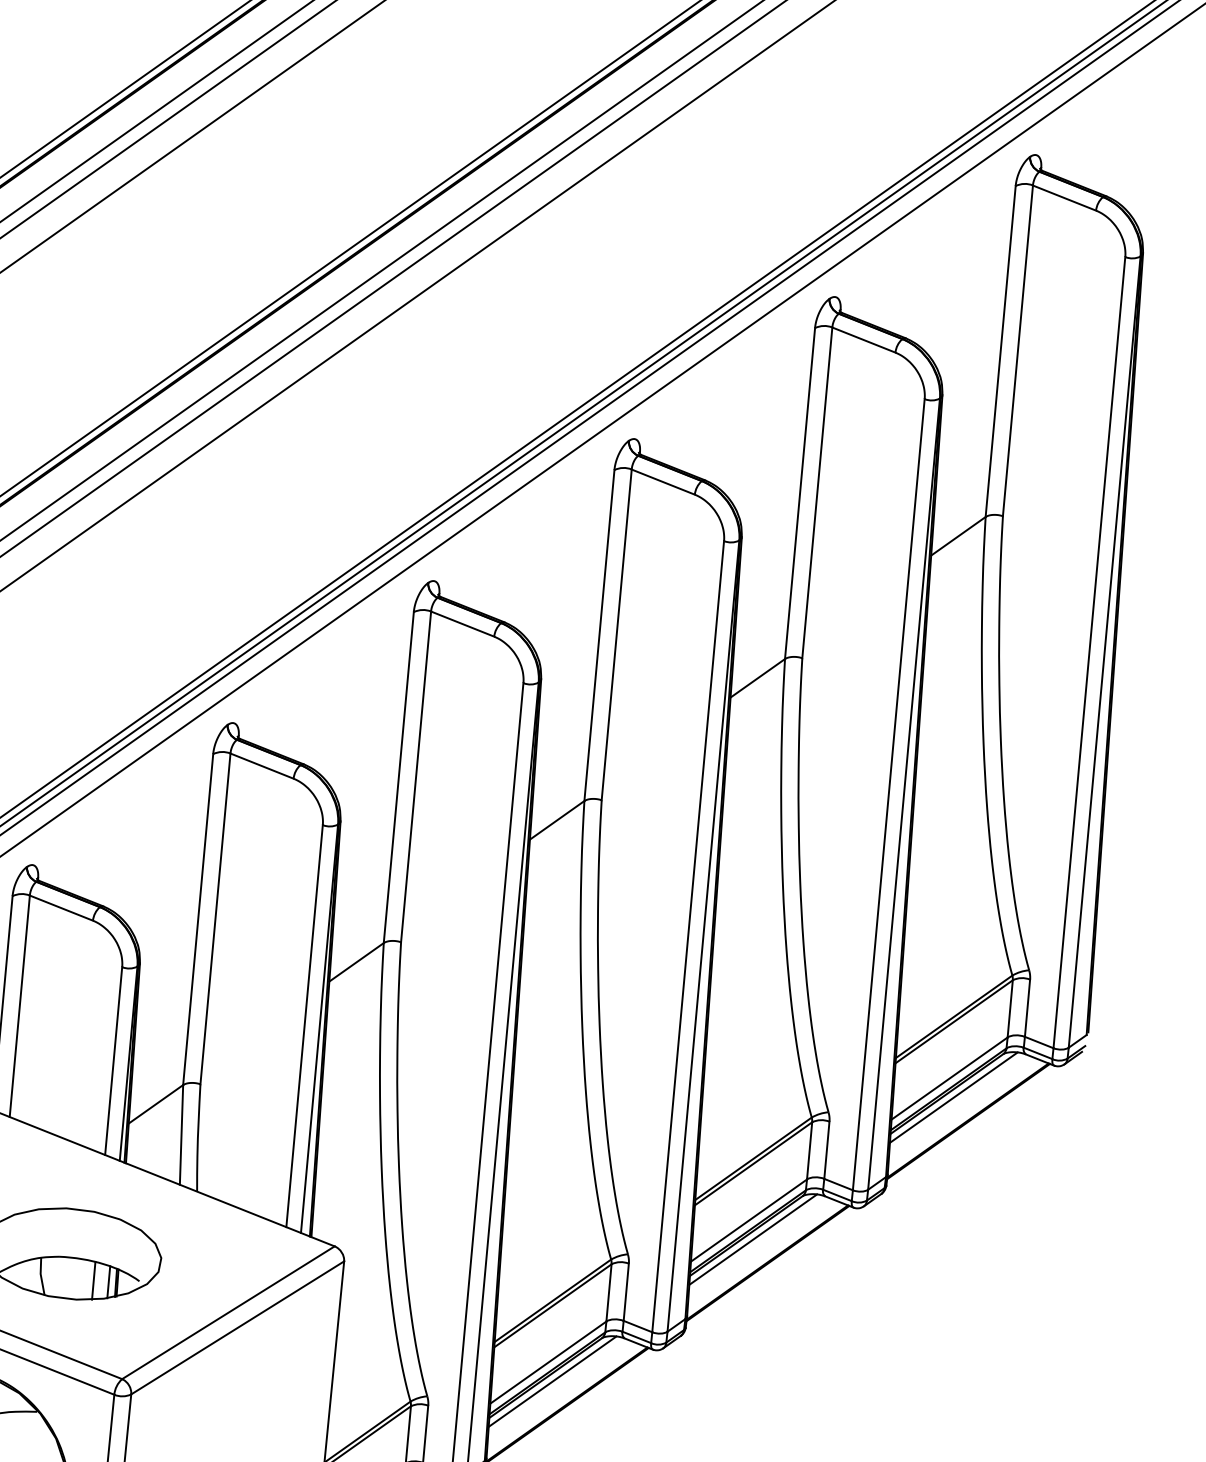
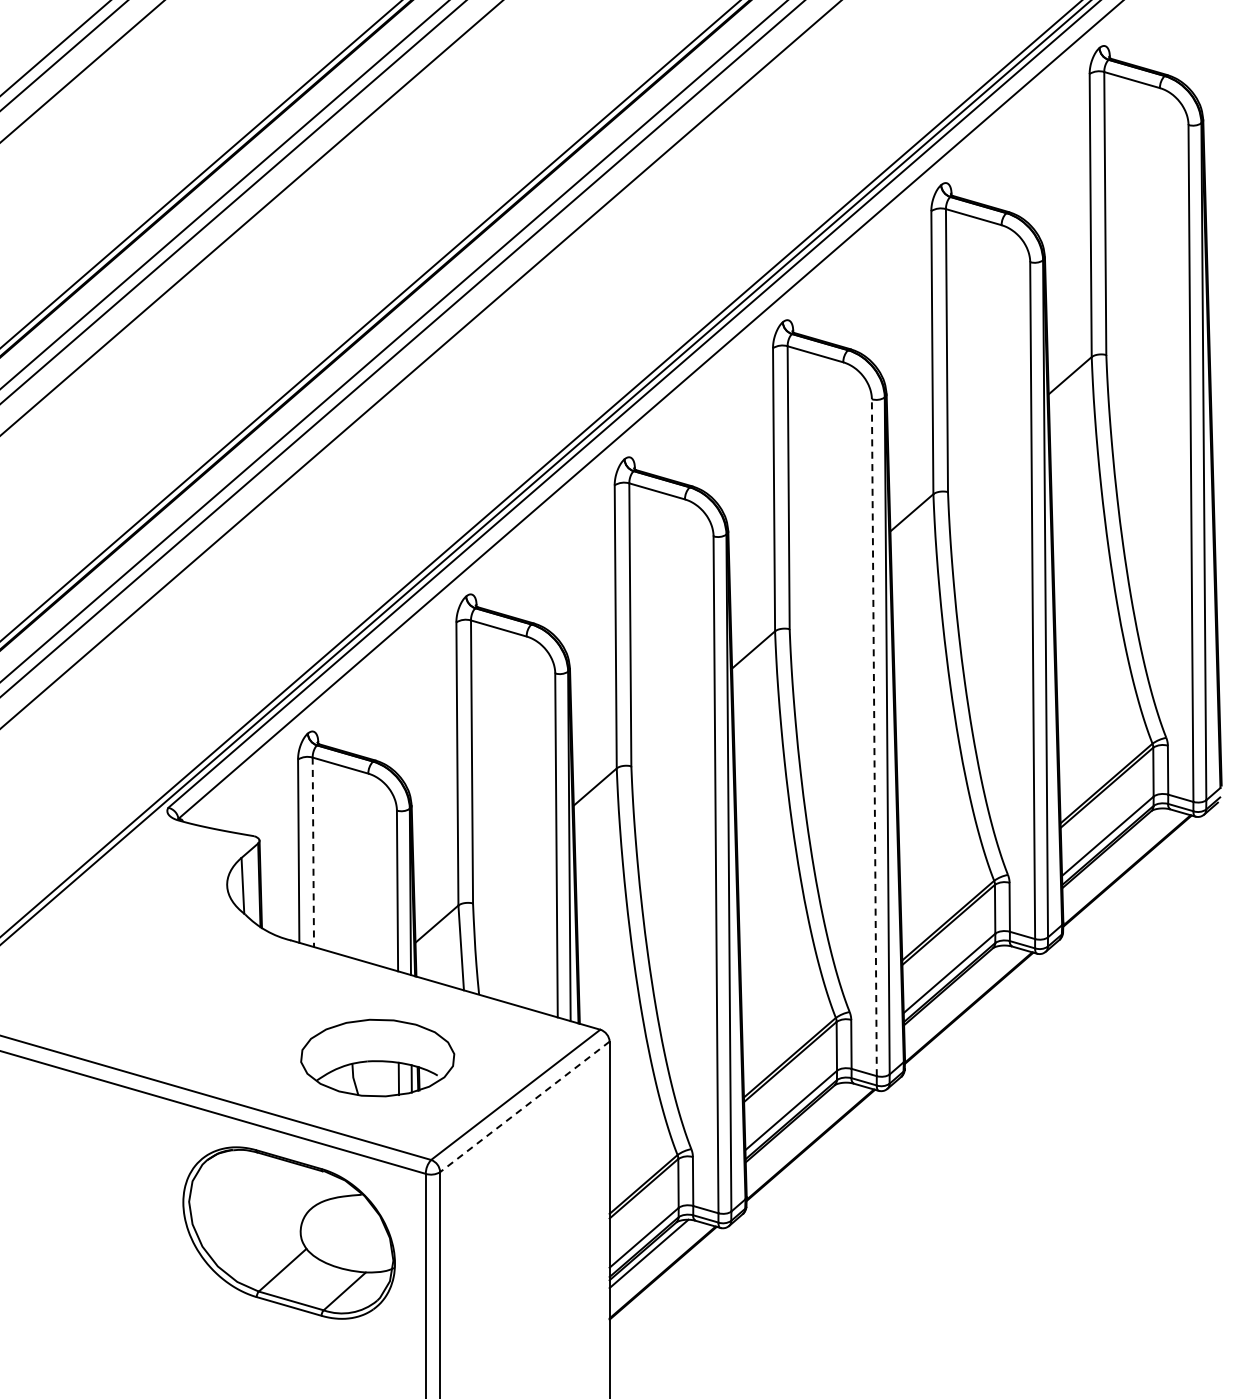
line: (688, 936) -> (874, 737), solid -> dashed
line: (19, 1006) -> (313, 852), solid -> dashed
line: (953, 1096) -> (1112, 851), removed
line: (753, 1238) -> (954, 988), removed
line: (237, 1327) -> (524, 1106), solid -> dashed
line: (551, 1380) -> (795, 1125), removed

